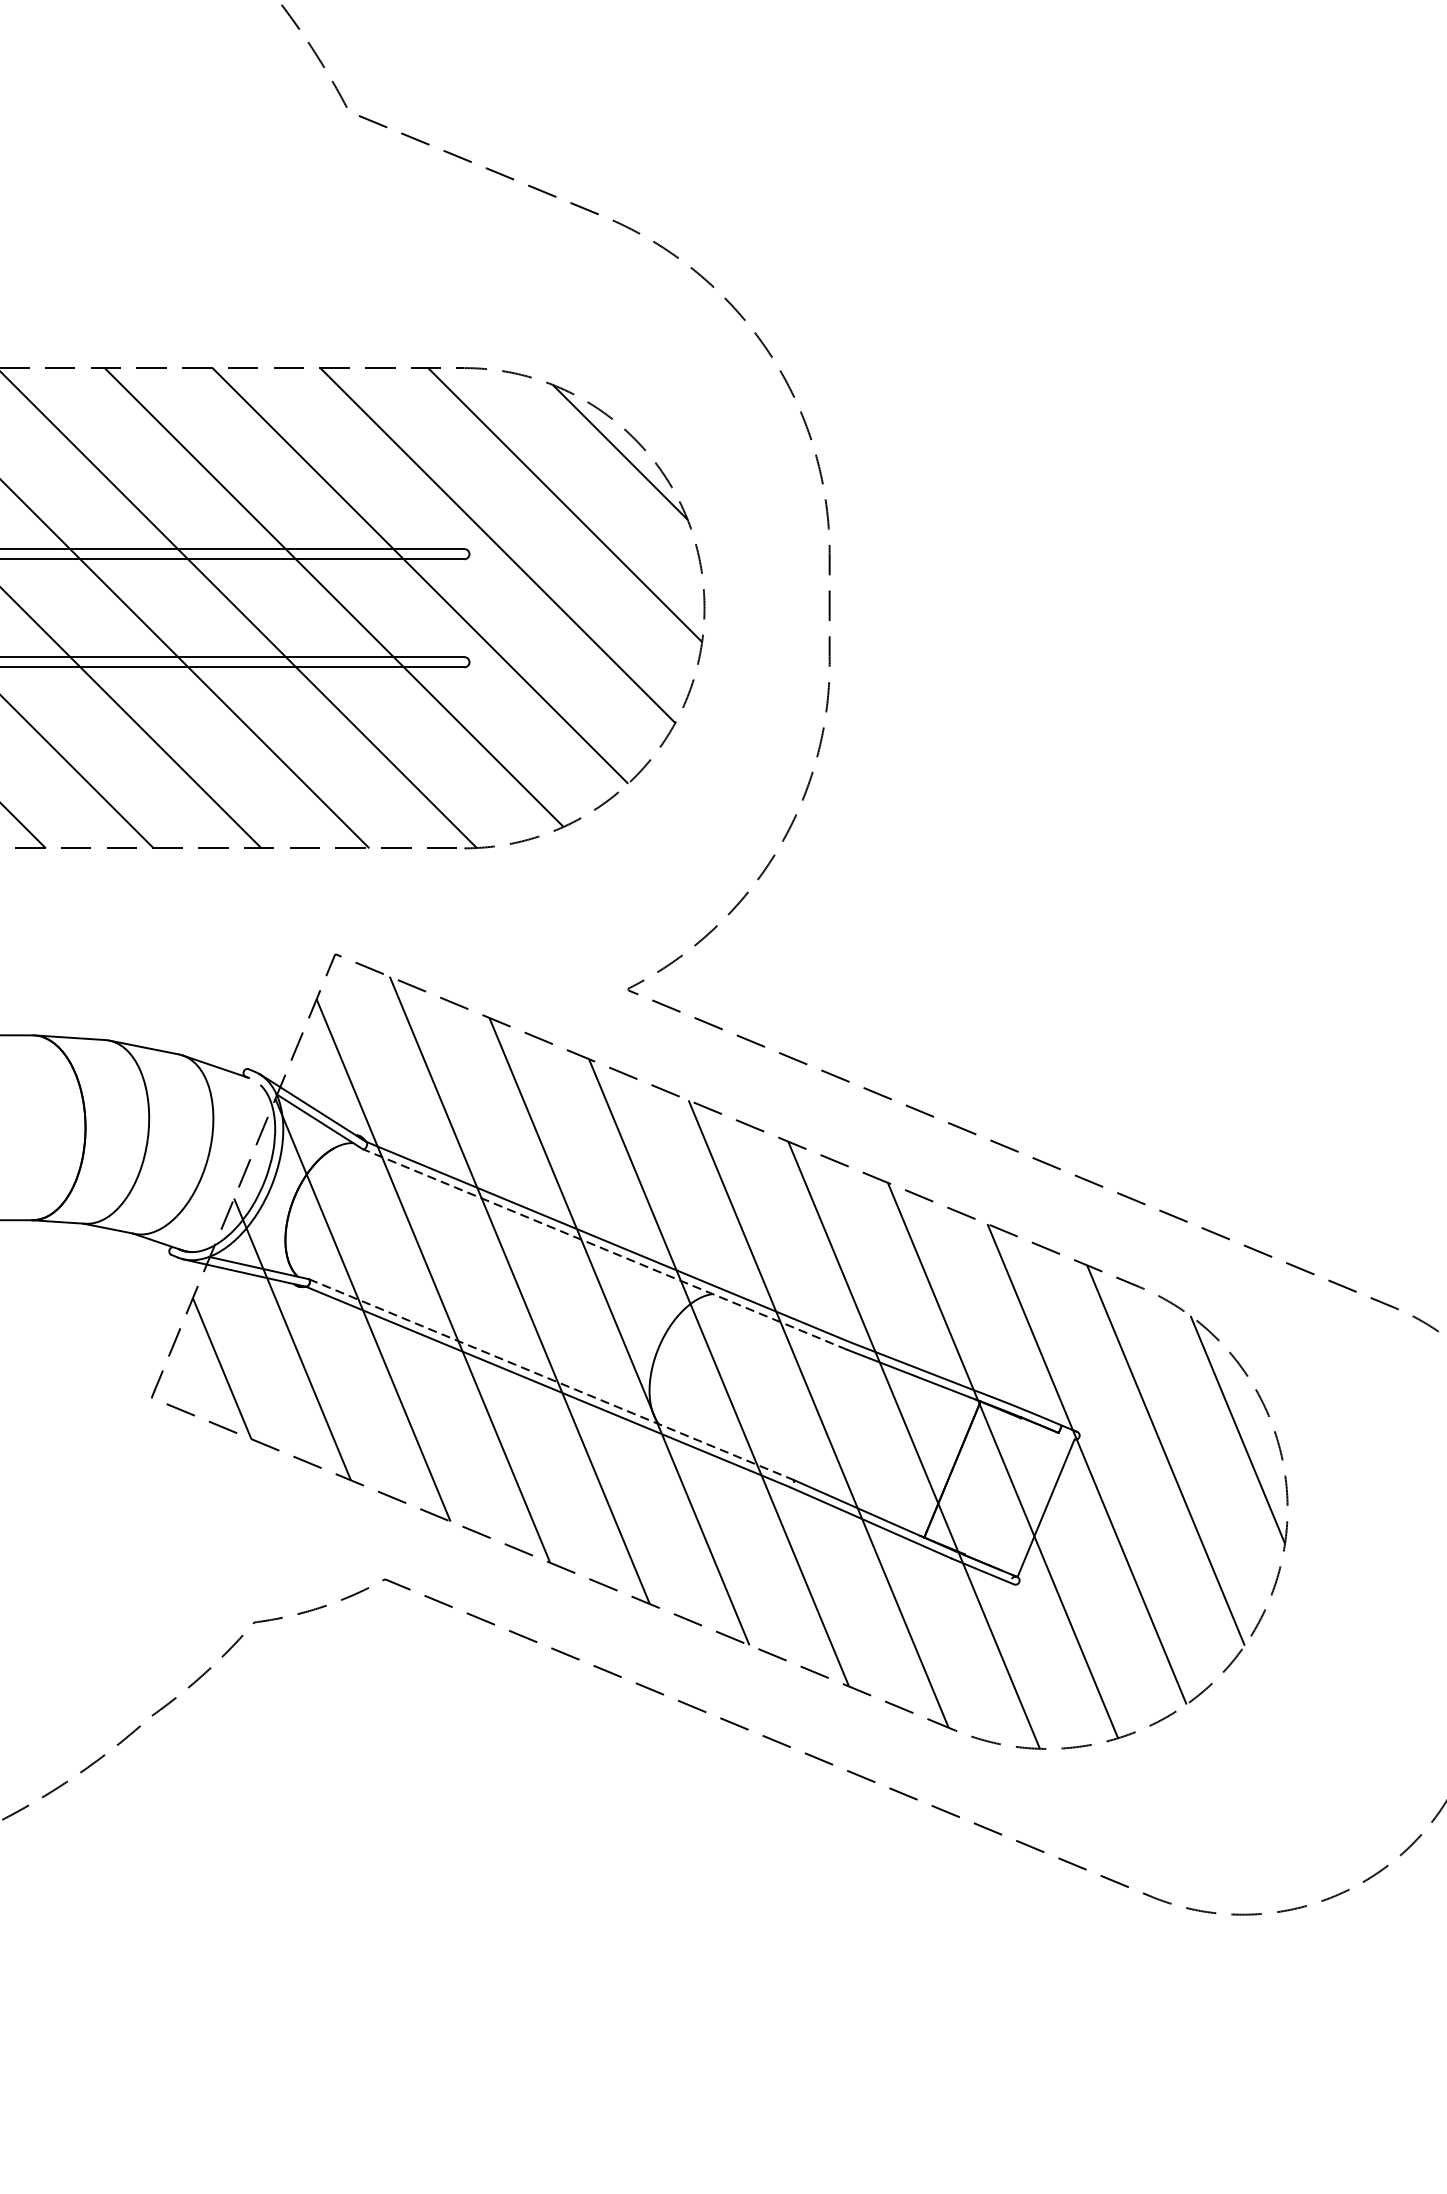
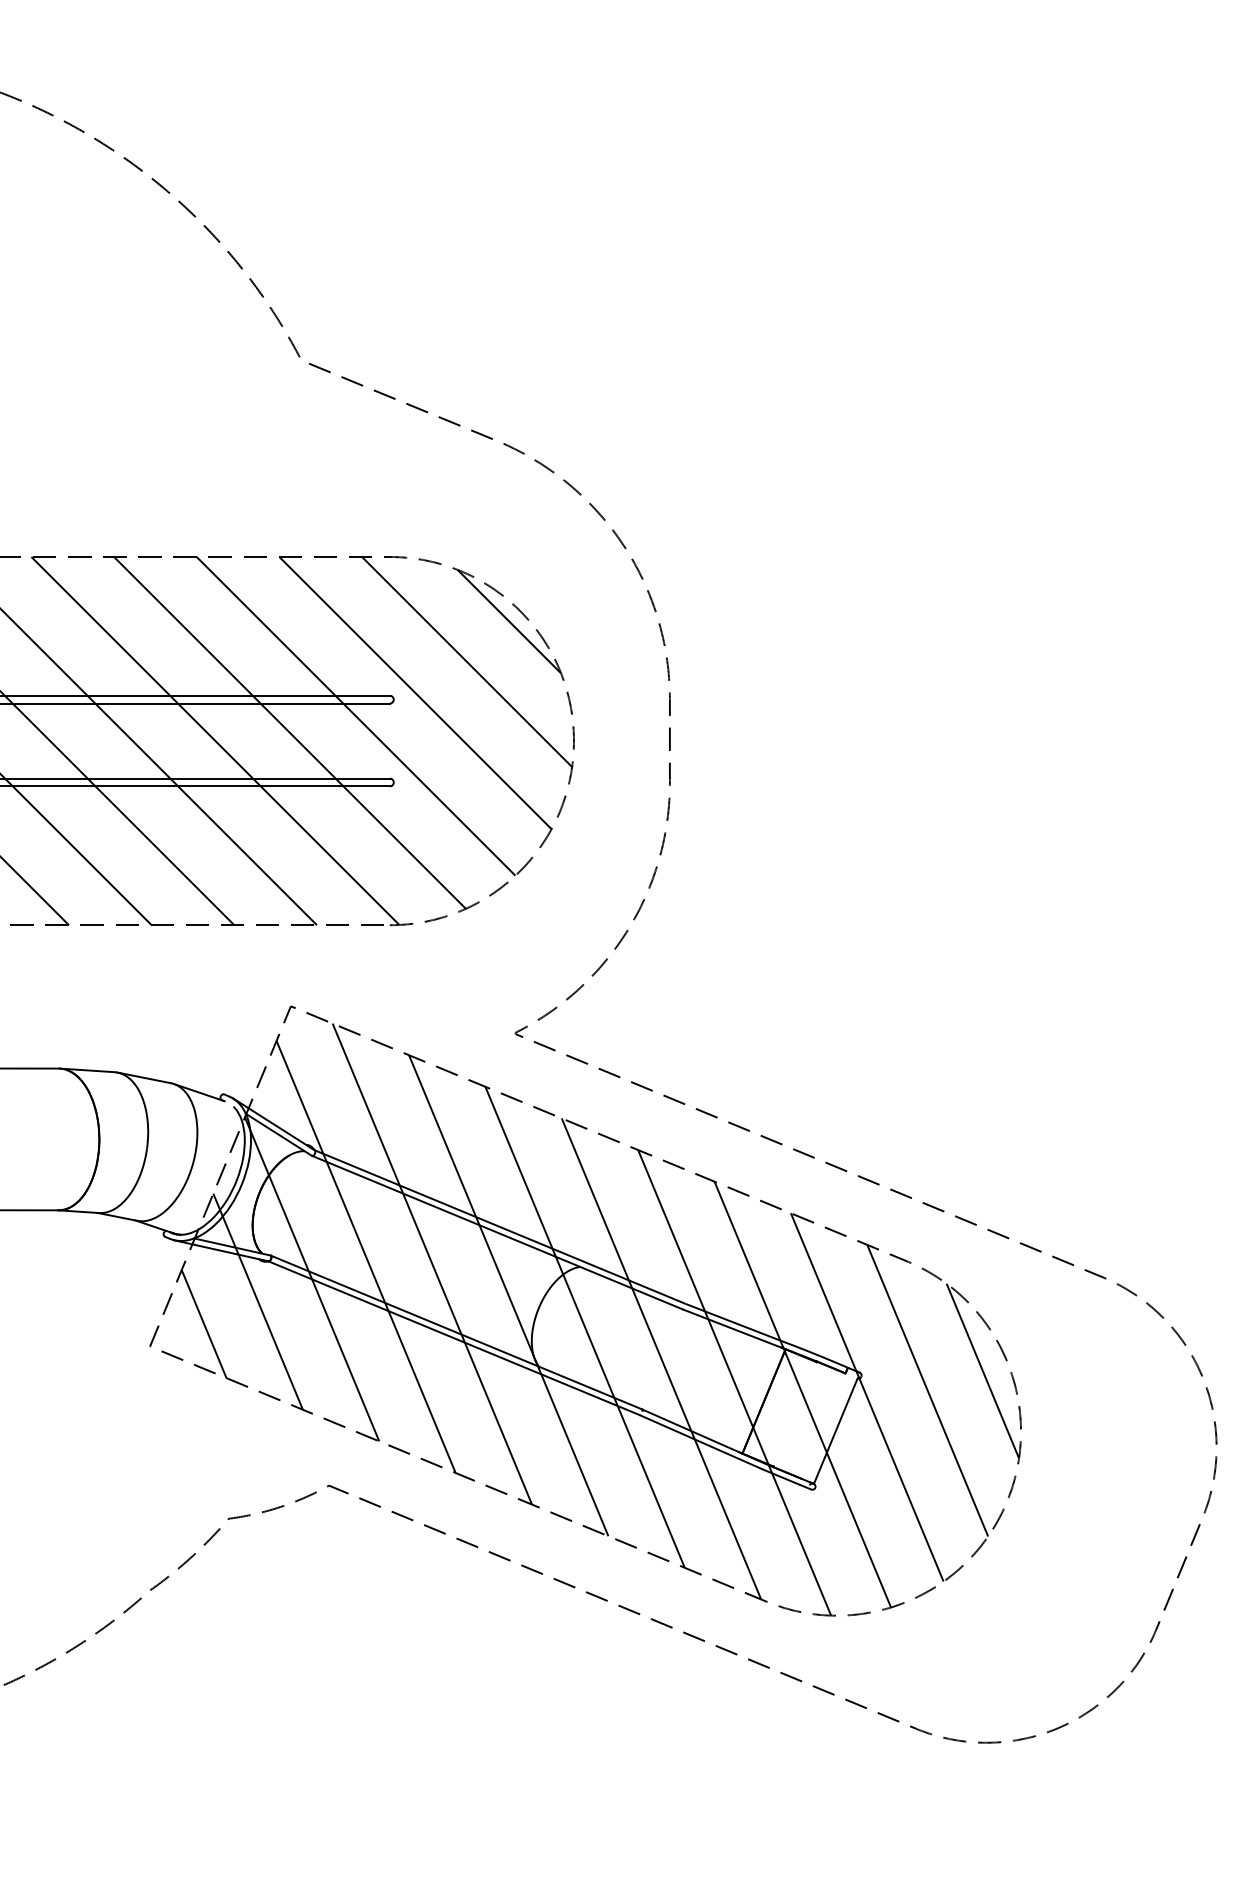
line: (604, 1249) -> (497, 1232), dashed -> solid
line: (551, 1379) -> (456, 1332), dashed -> solid

